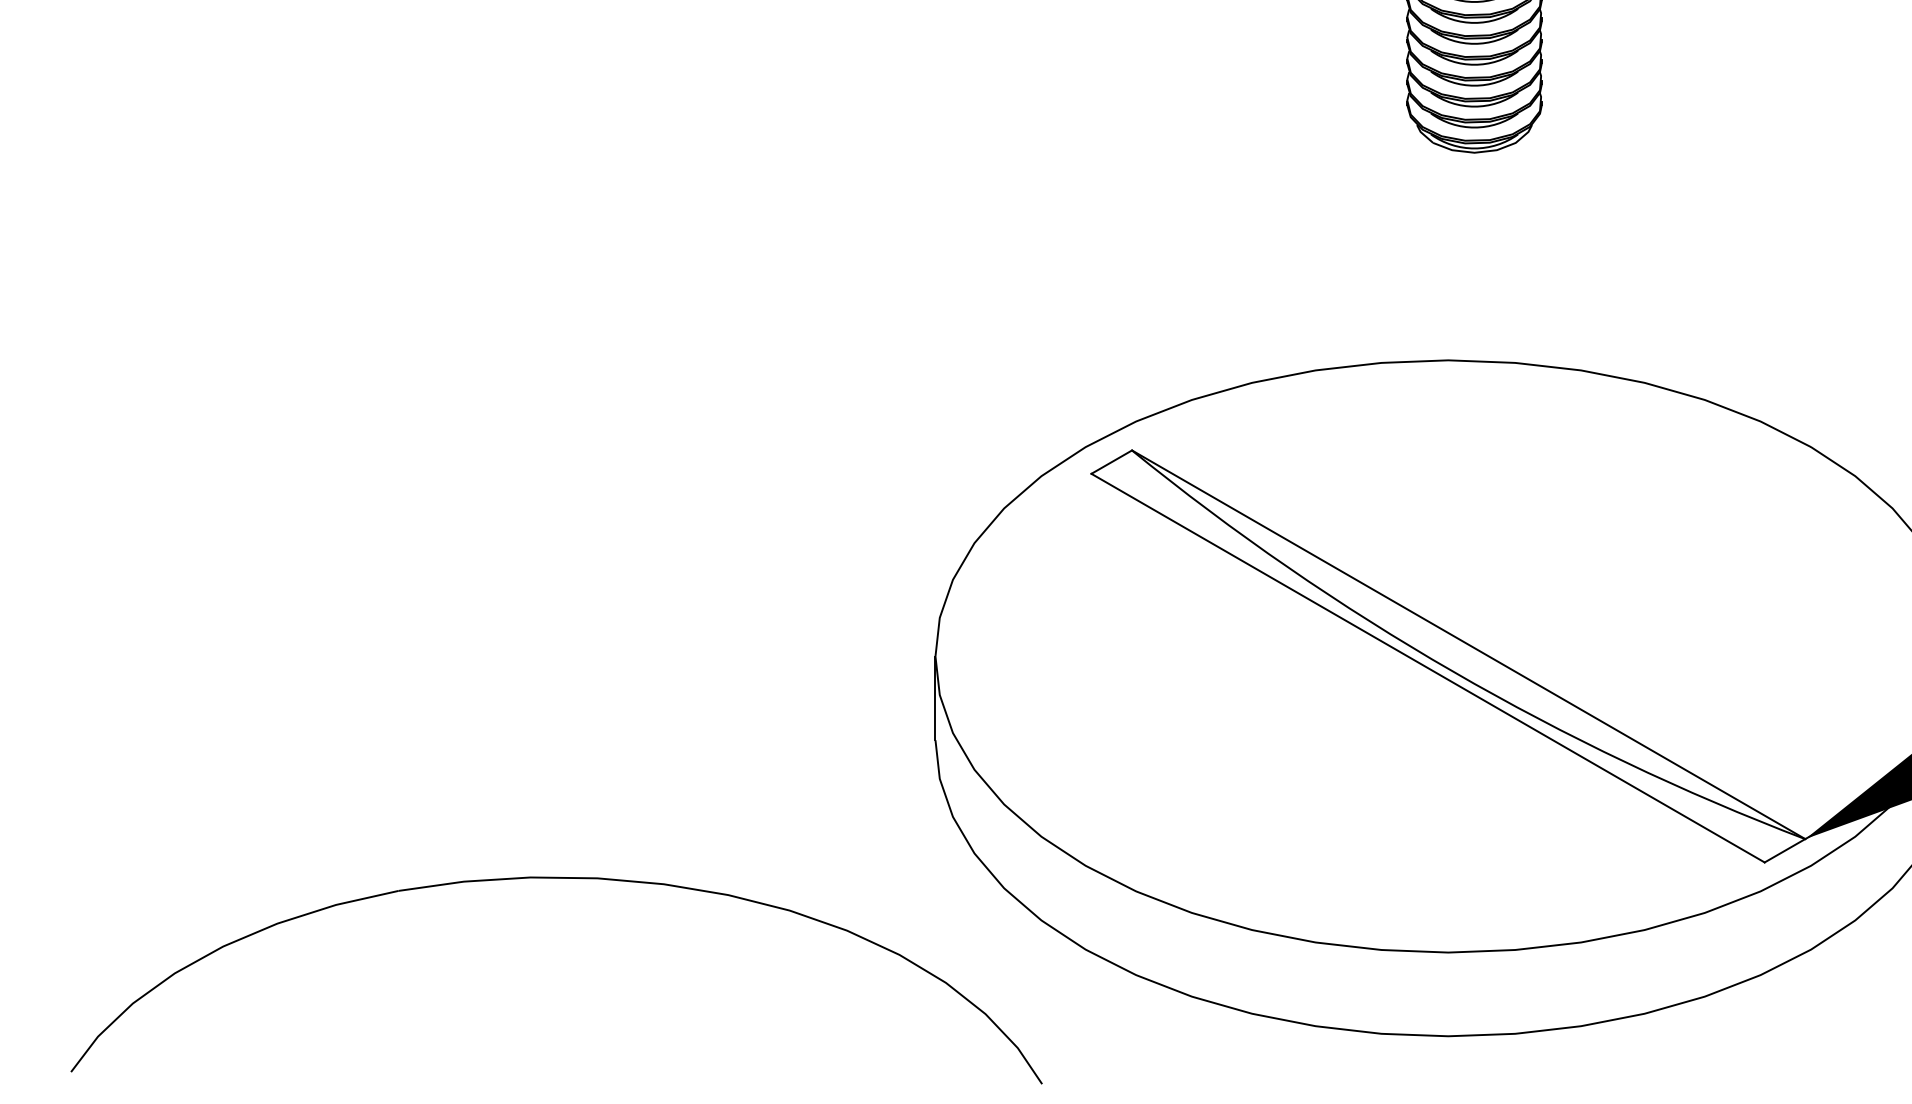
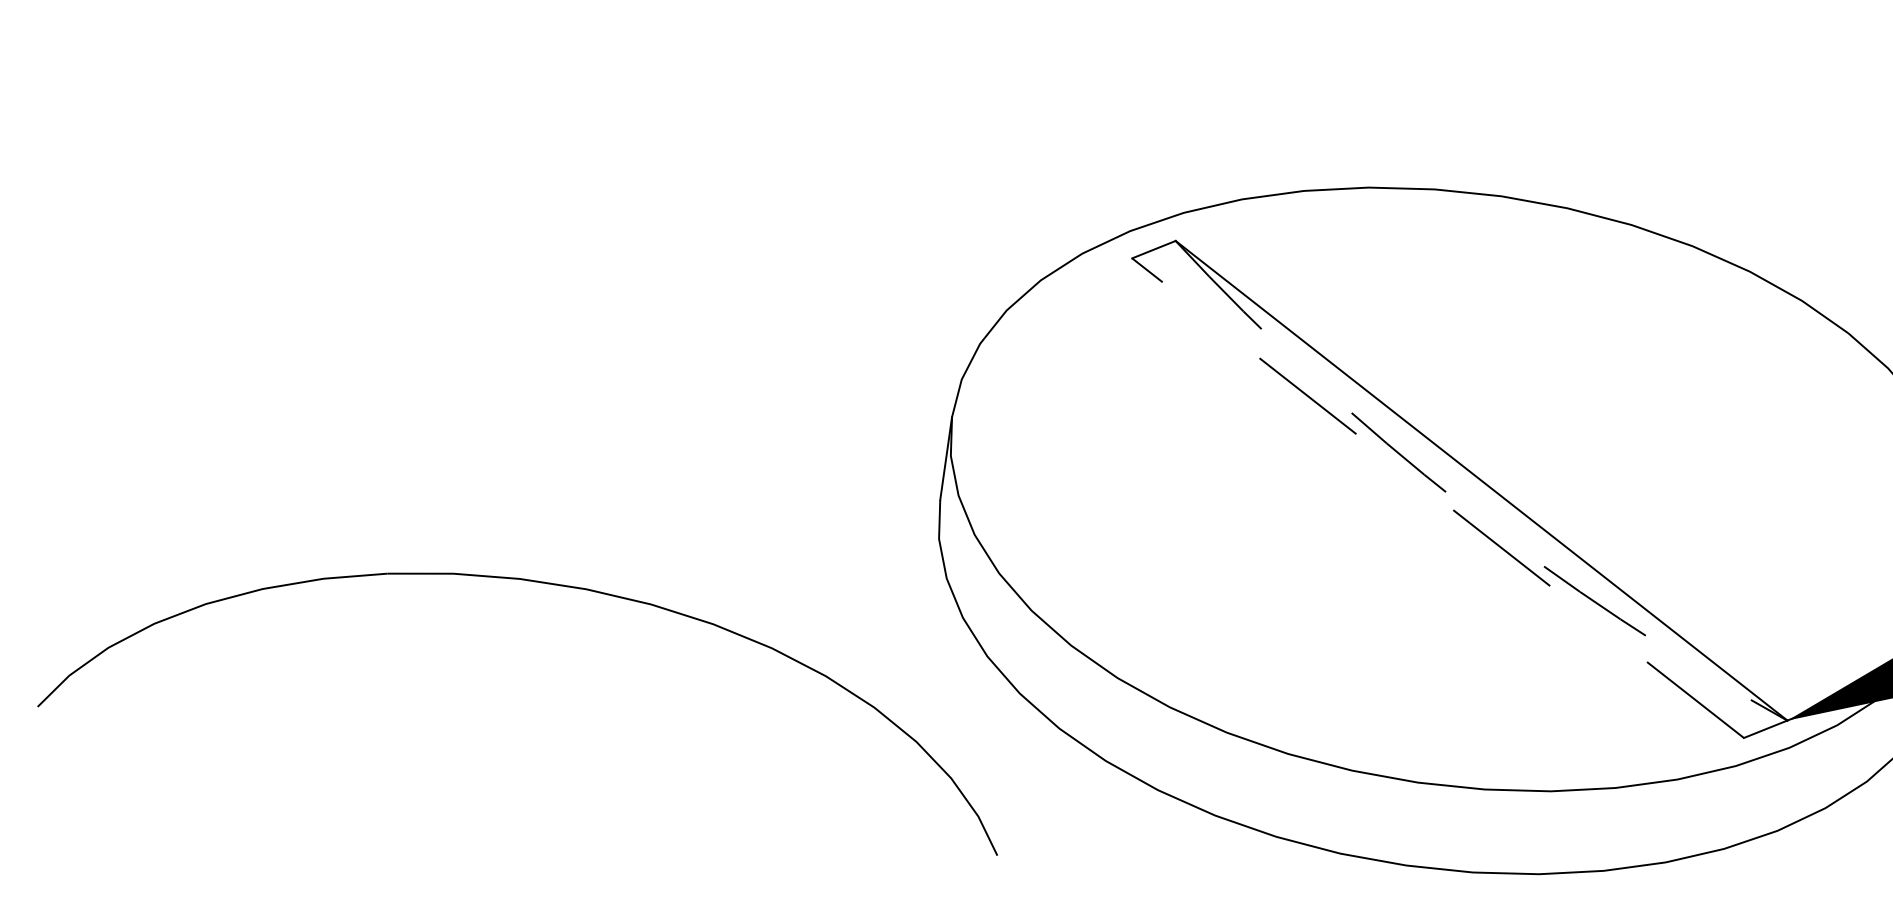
line: (1428, 668) -> (1438, 498), solid -> dashed
arc: (1453, 671) -> (1462, 505), solid -> dashed

